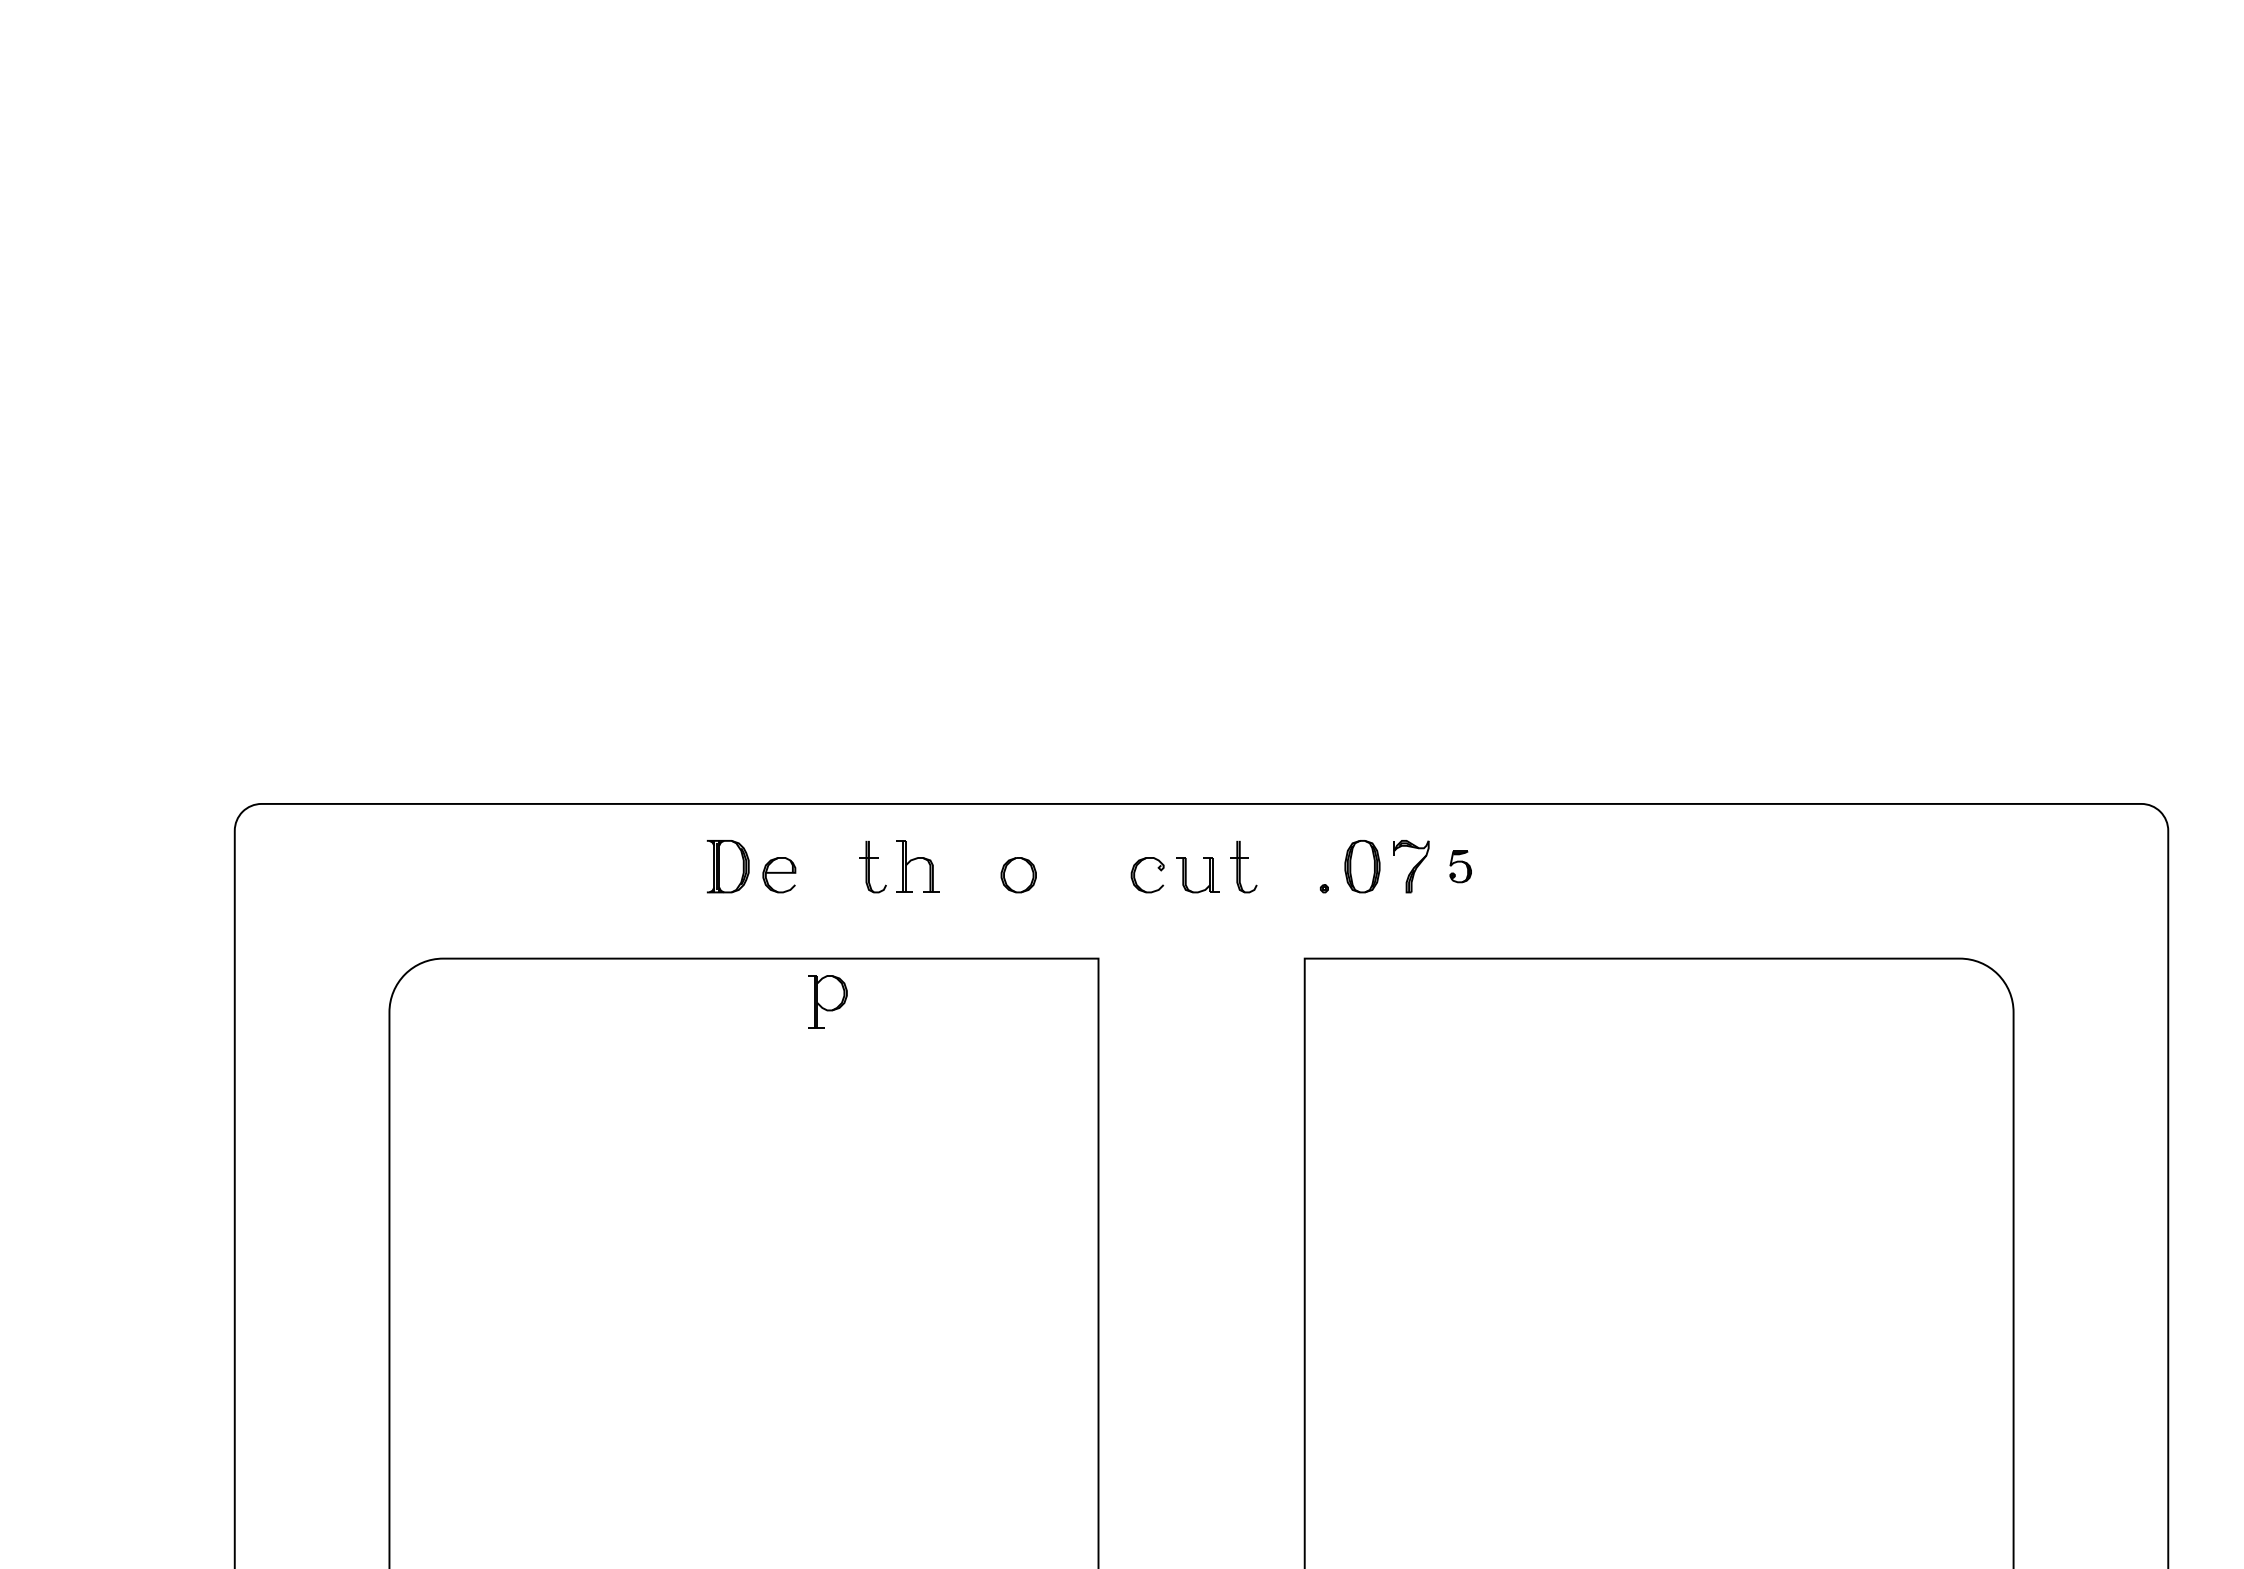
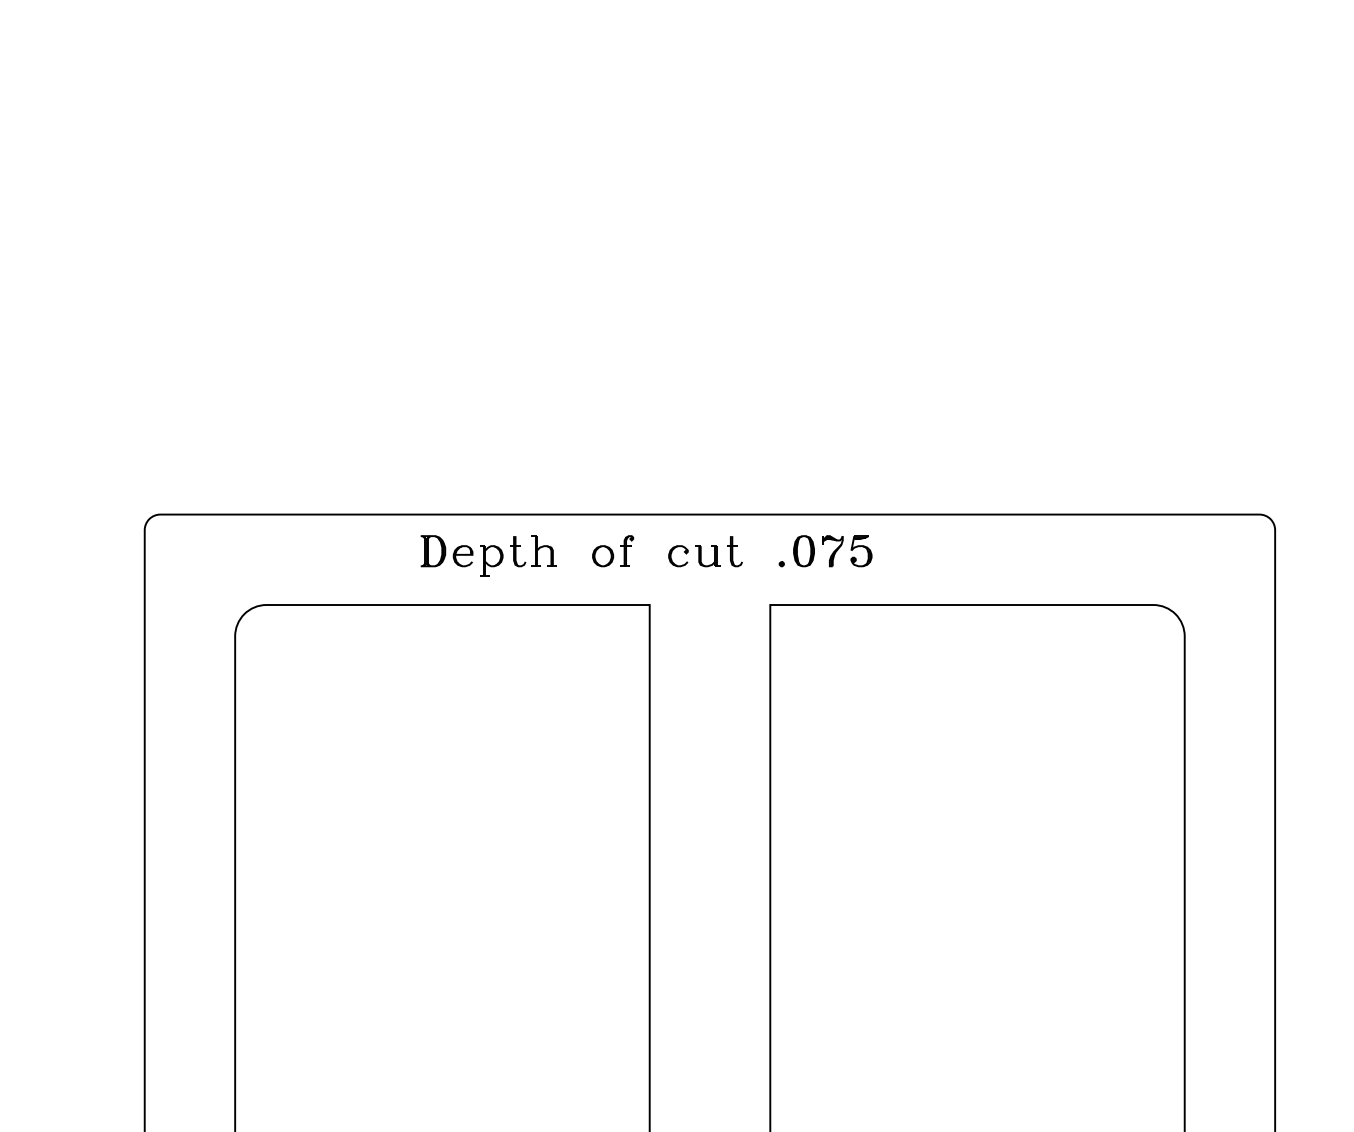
part: (1060, 865) -> (627, 550), added
part: (1460, 867) -> (861, 551), size x1.67
part: (827, 1000) -> (491, 560), moved

